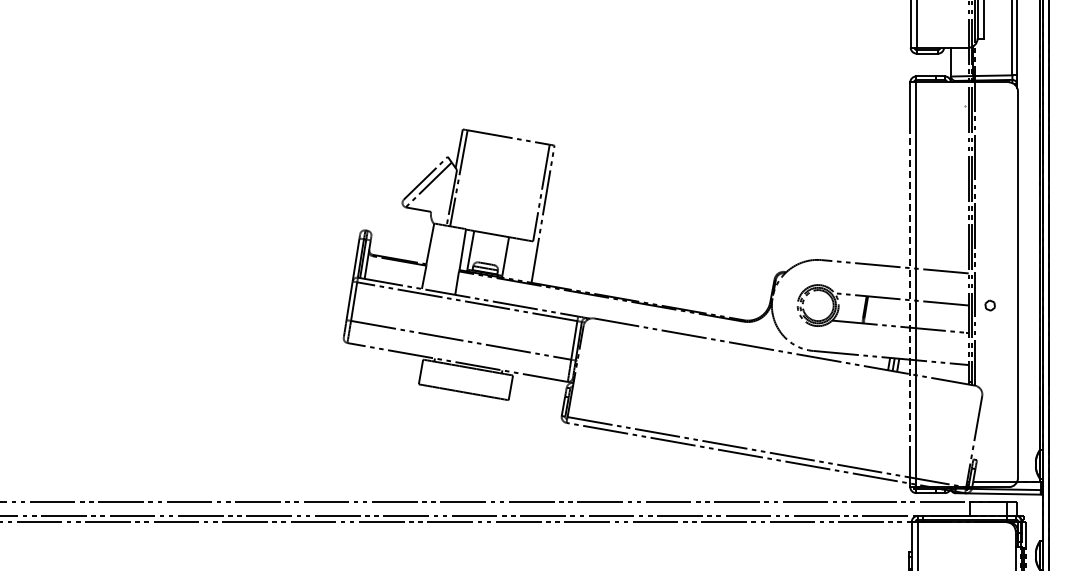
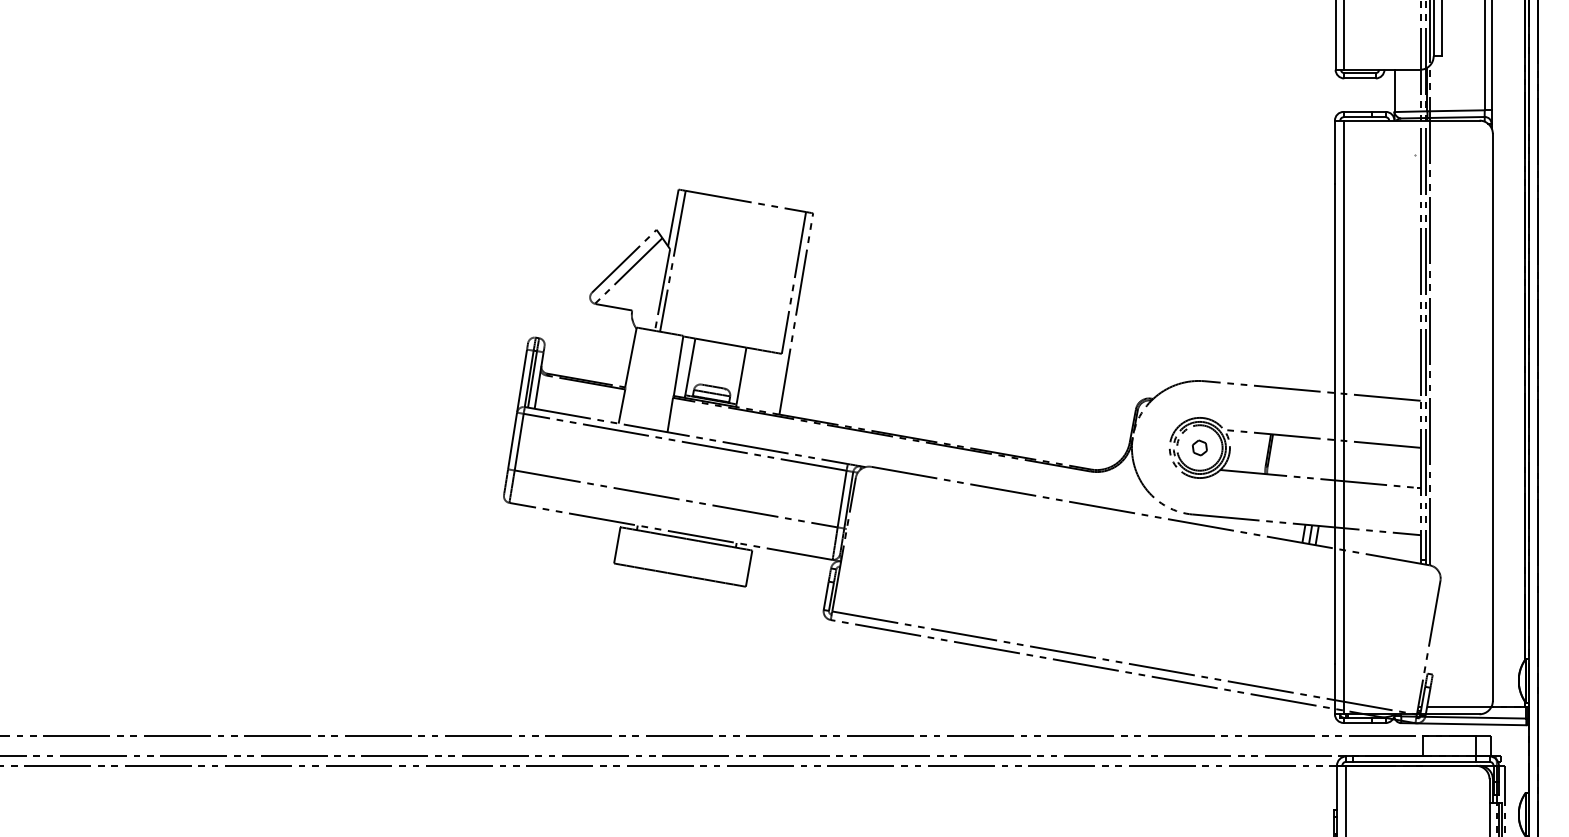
line: (910, 288) -> (1335, 422), dashed -> solid
part: (989, 305) -> (1198, 447), moved

